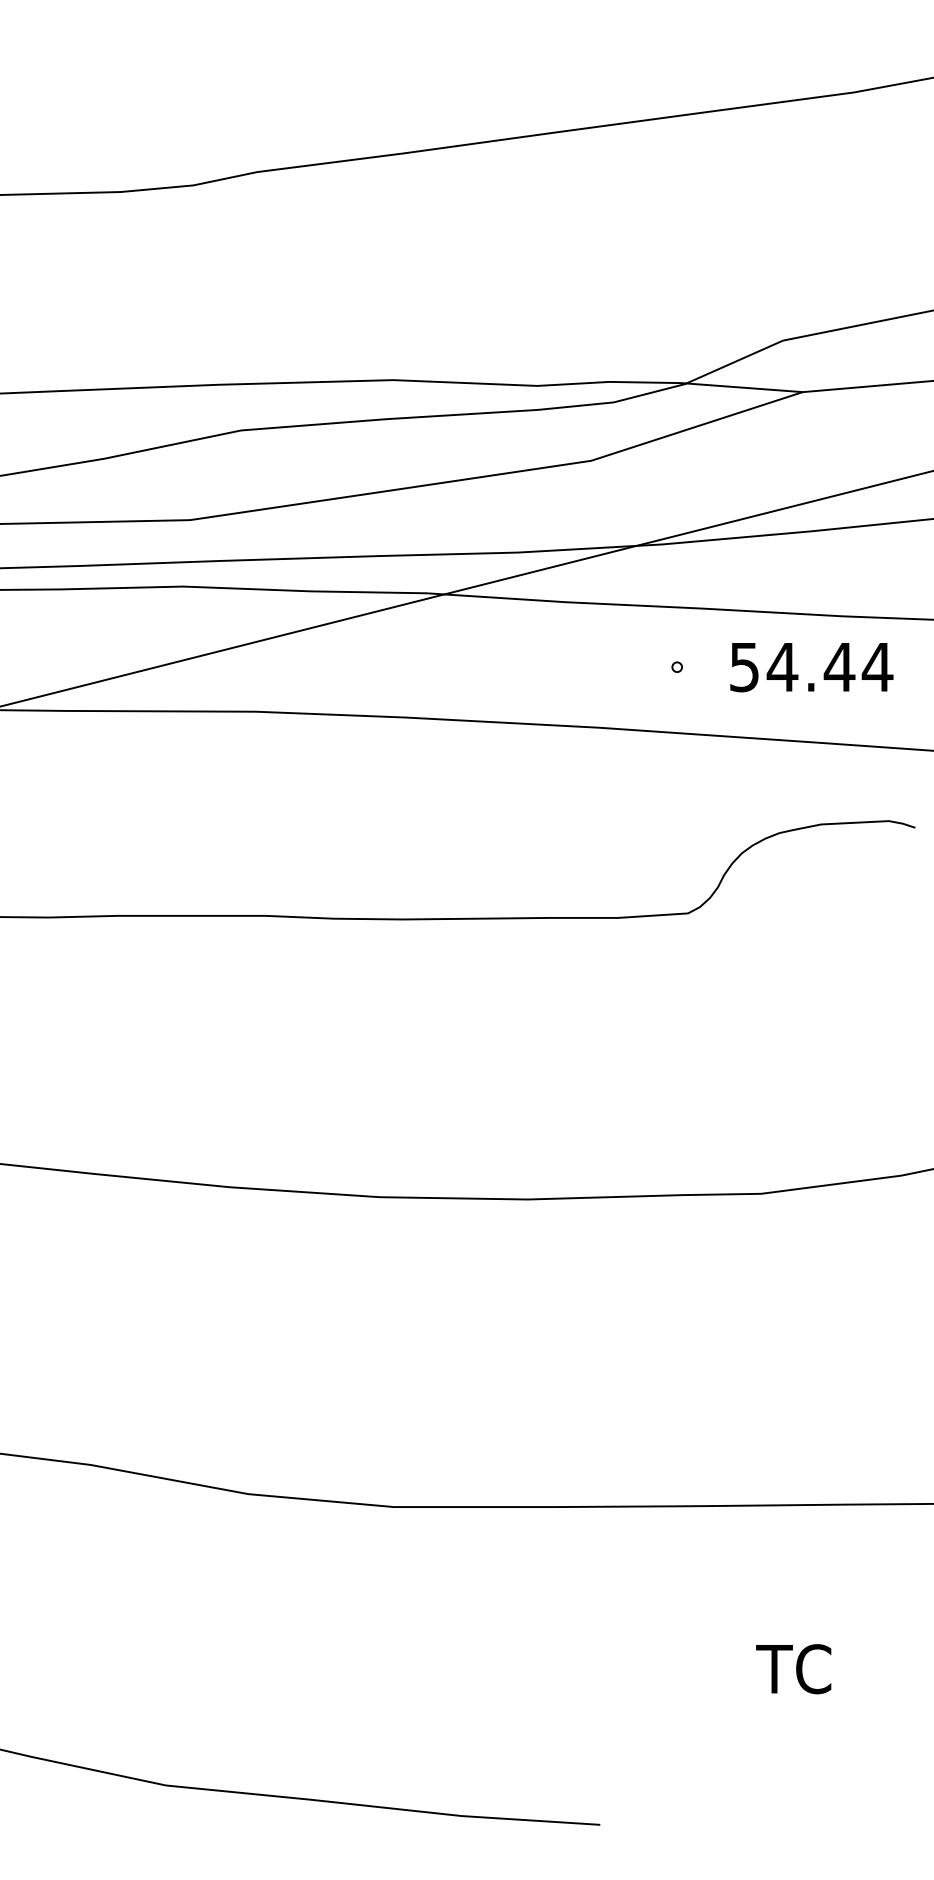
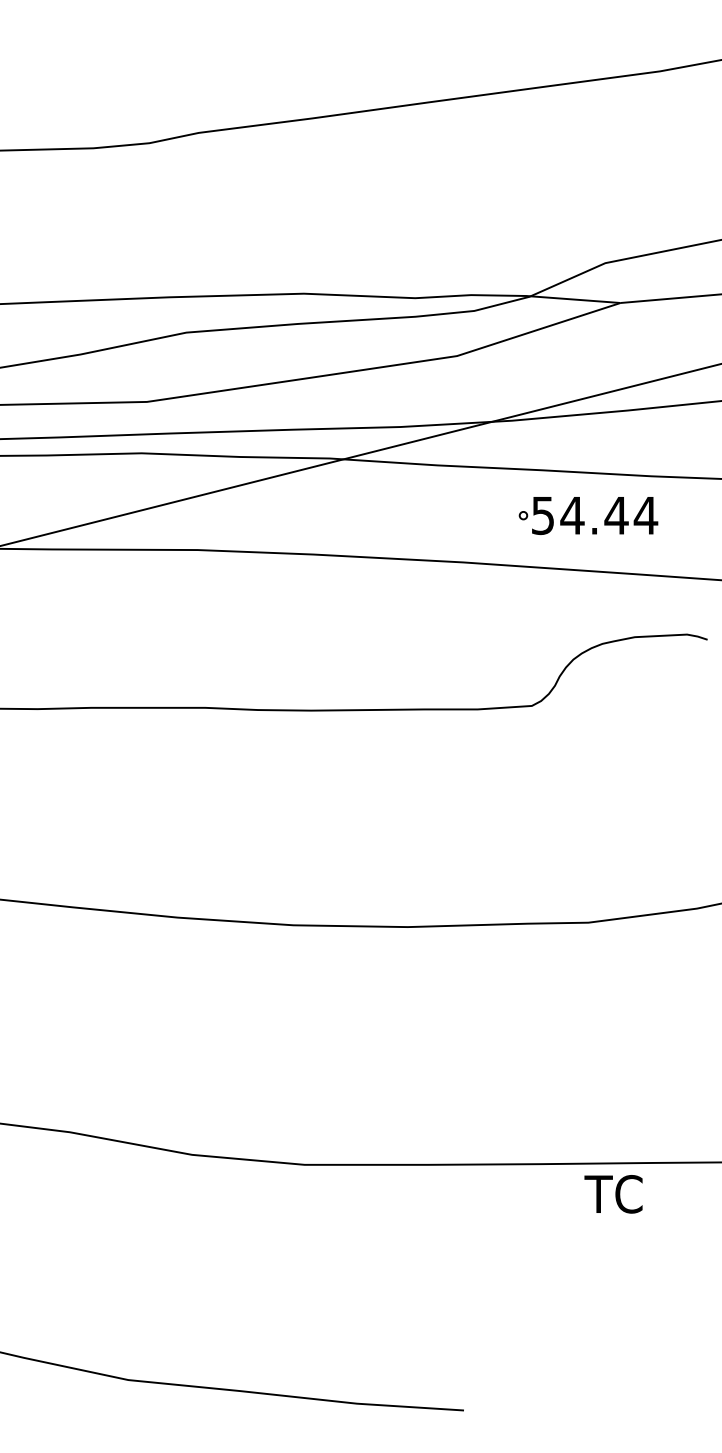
text: (811, 667) -> (594, 515), moved
text: (793, 1669) -> (613, 1194), moved

